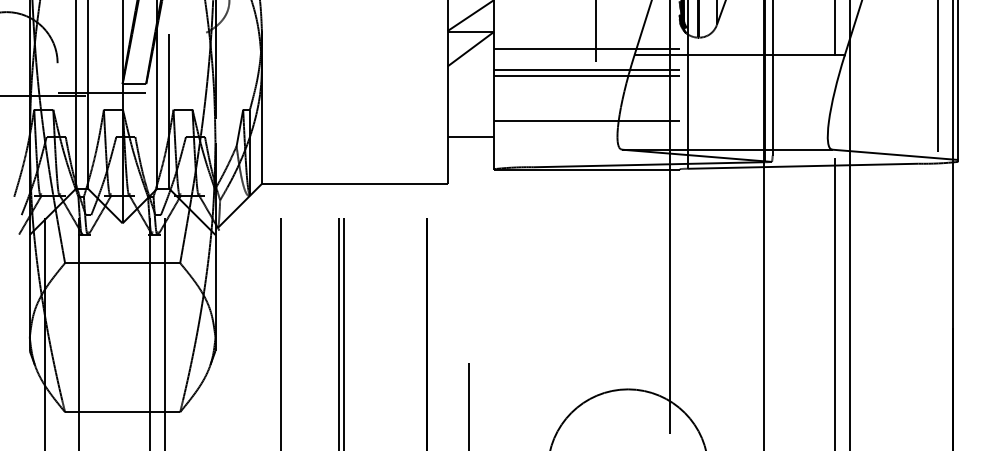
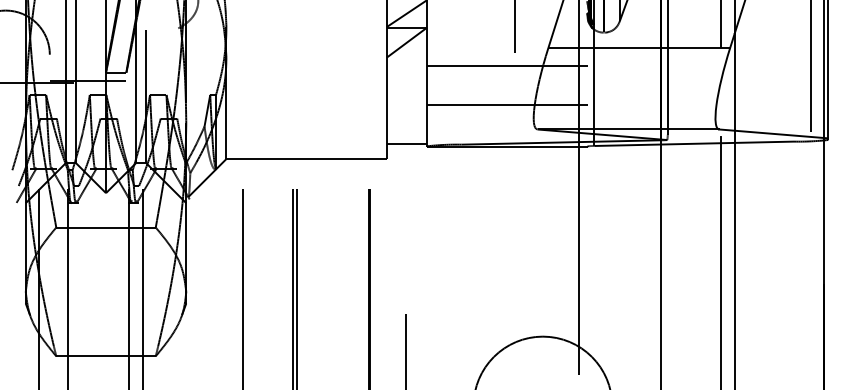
line: (586, 49) -> (506, 42), removed
line: (586, 69) -> (506, 60), removed
line: (470, 137) -> (406, 144), moved

